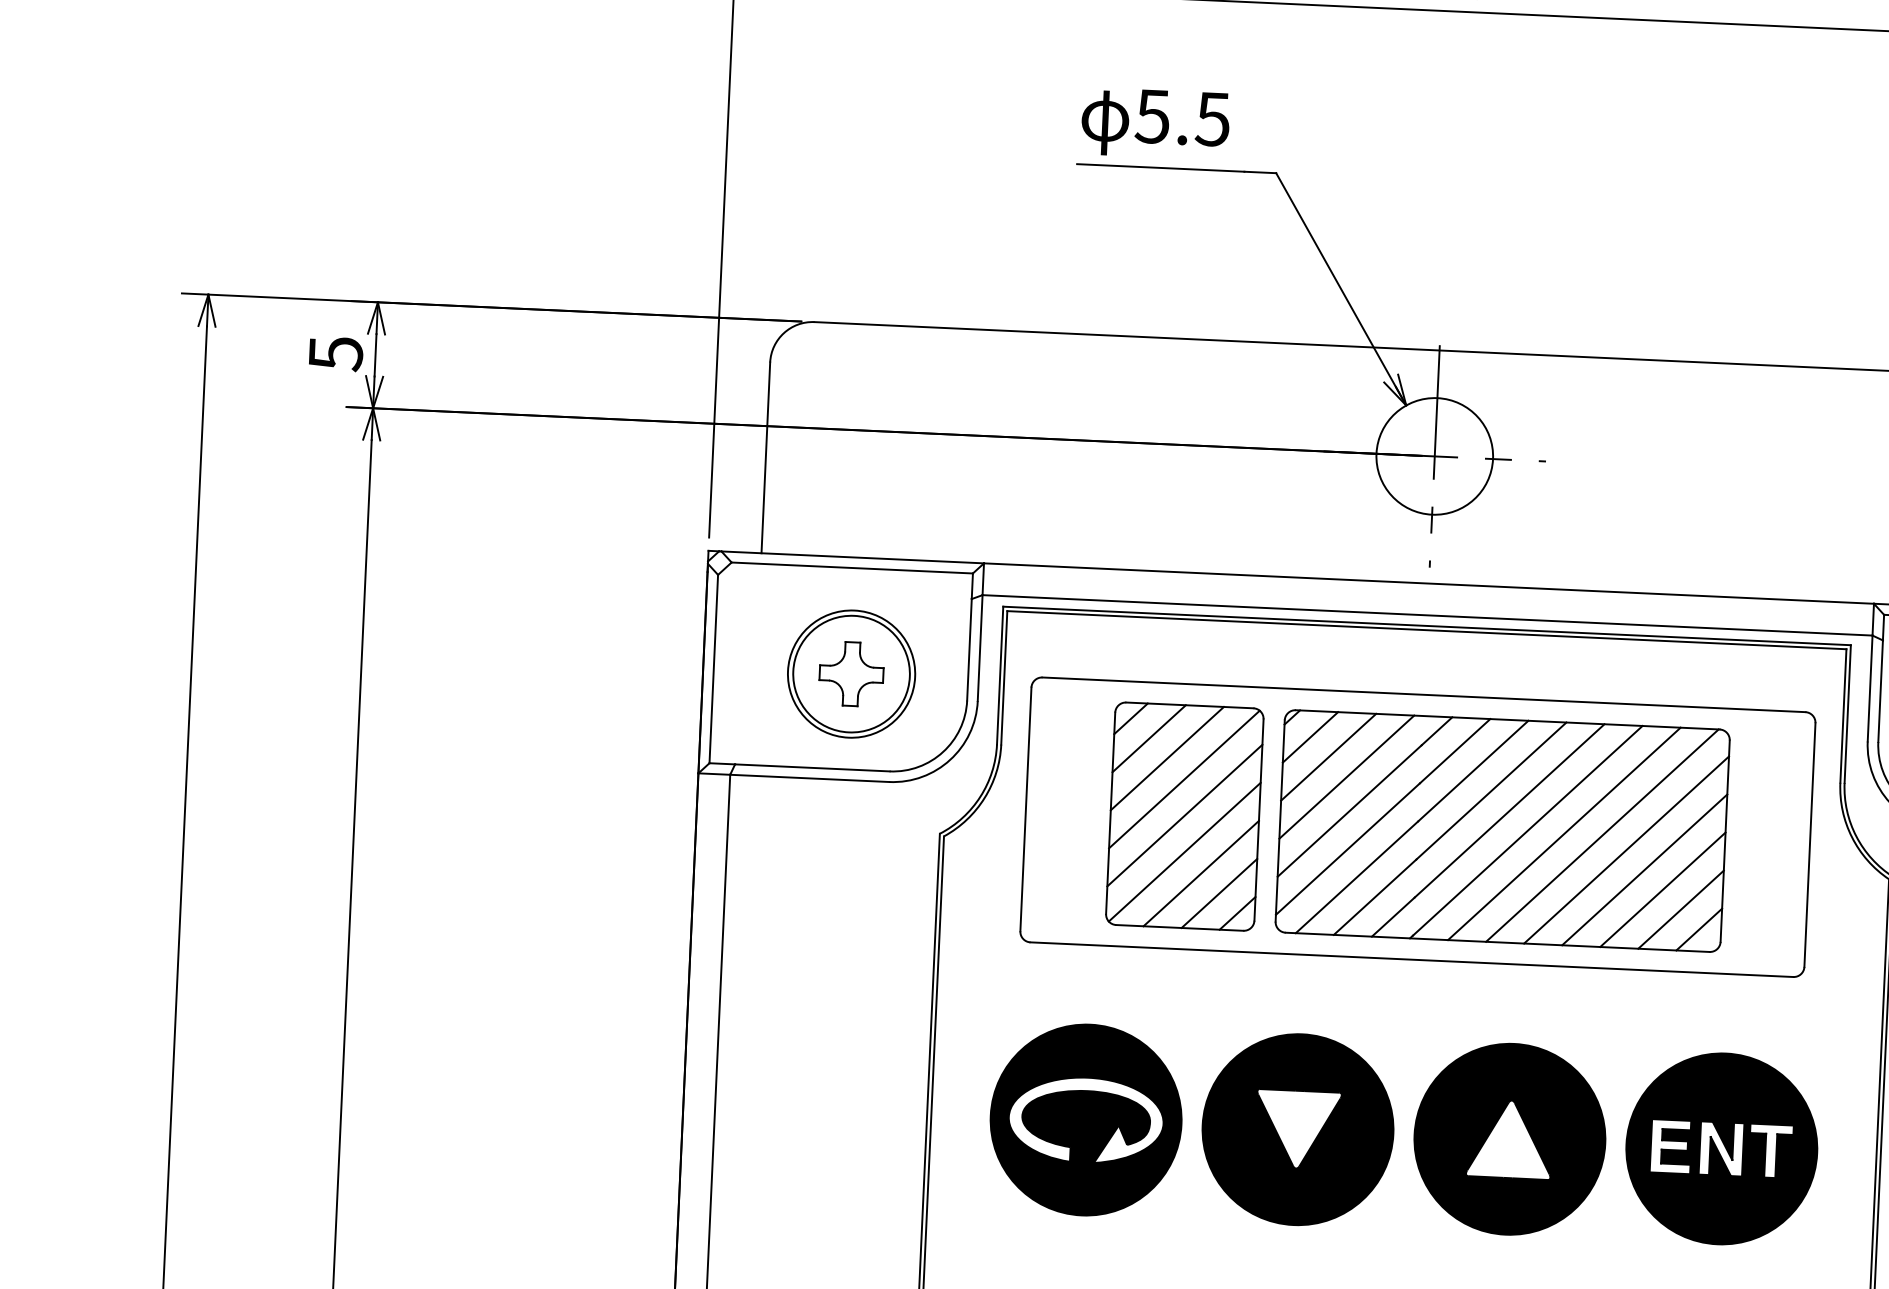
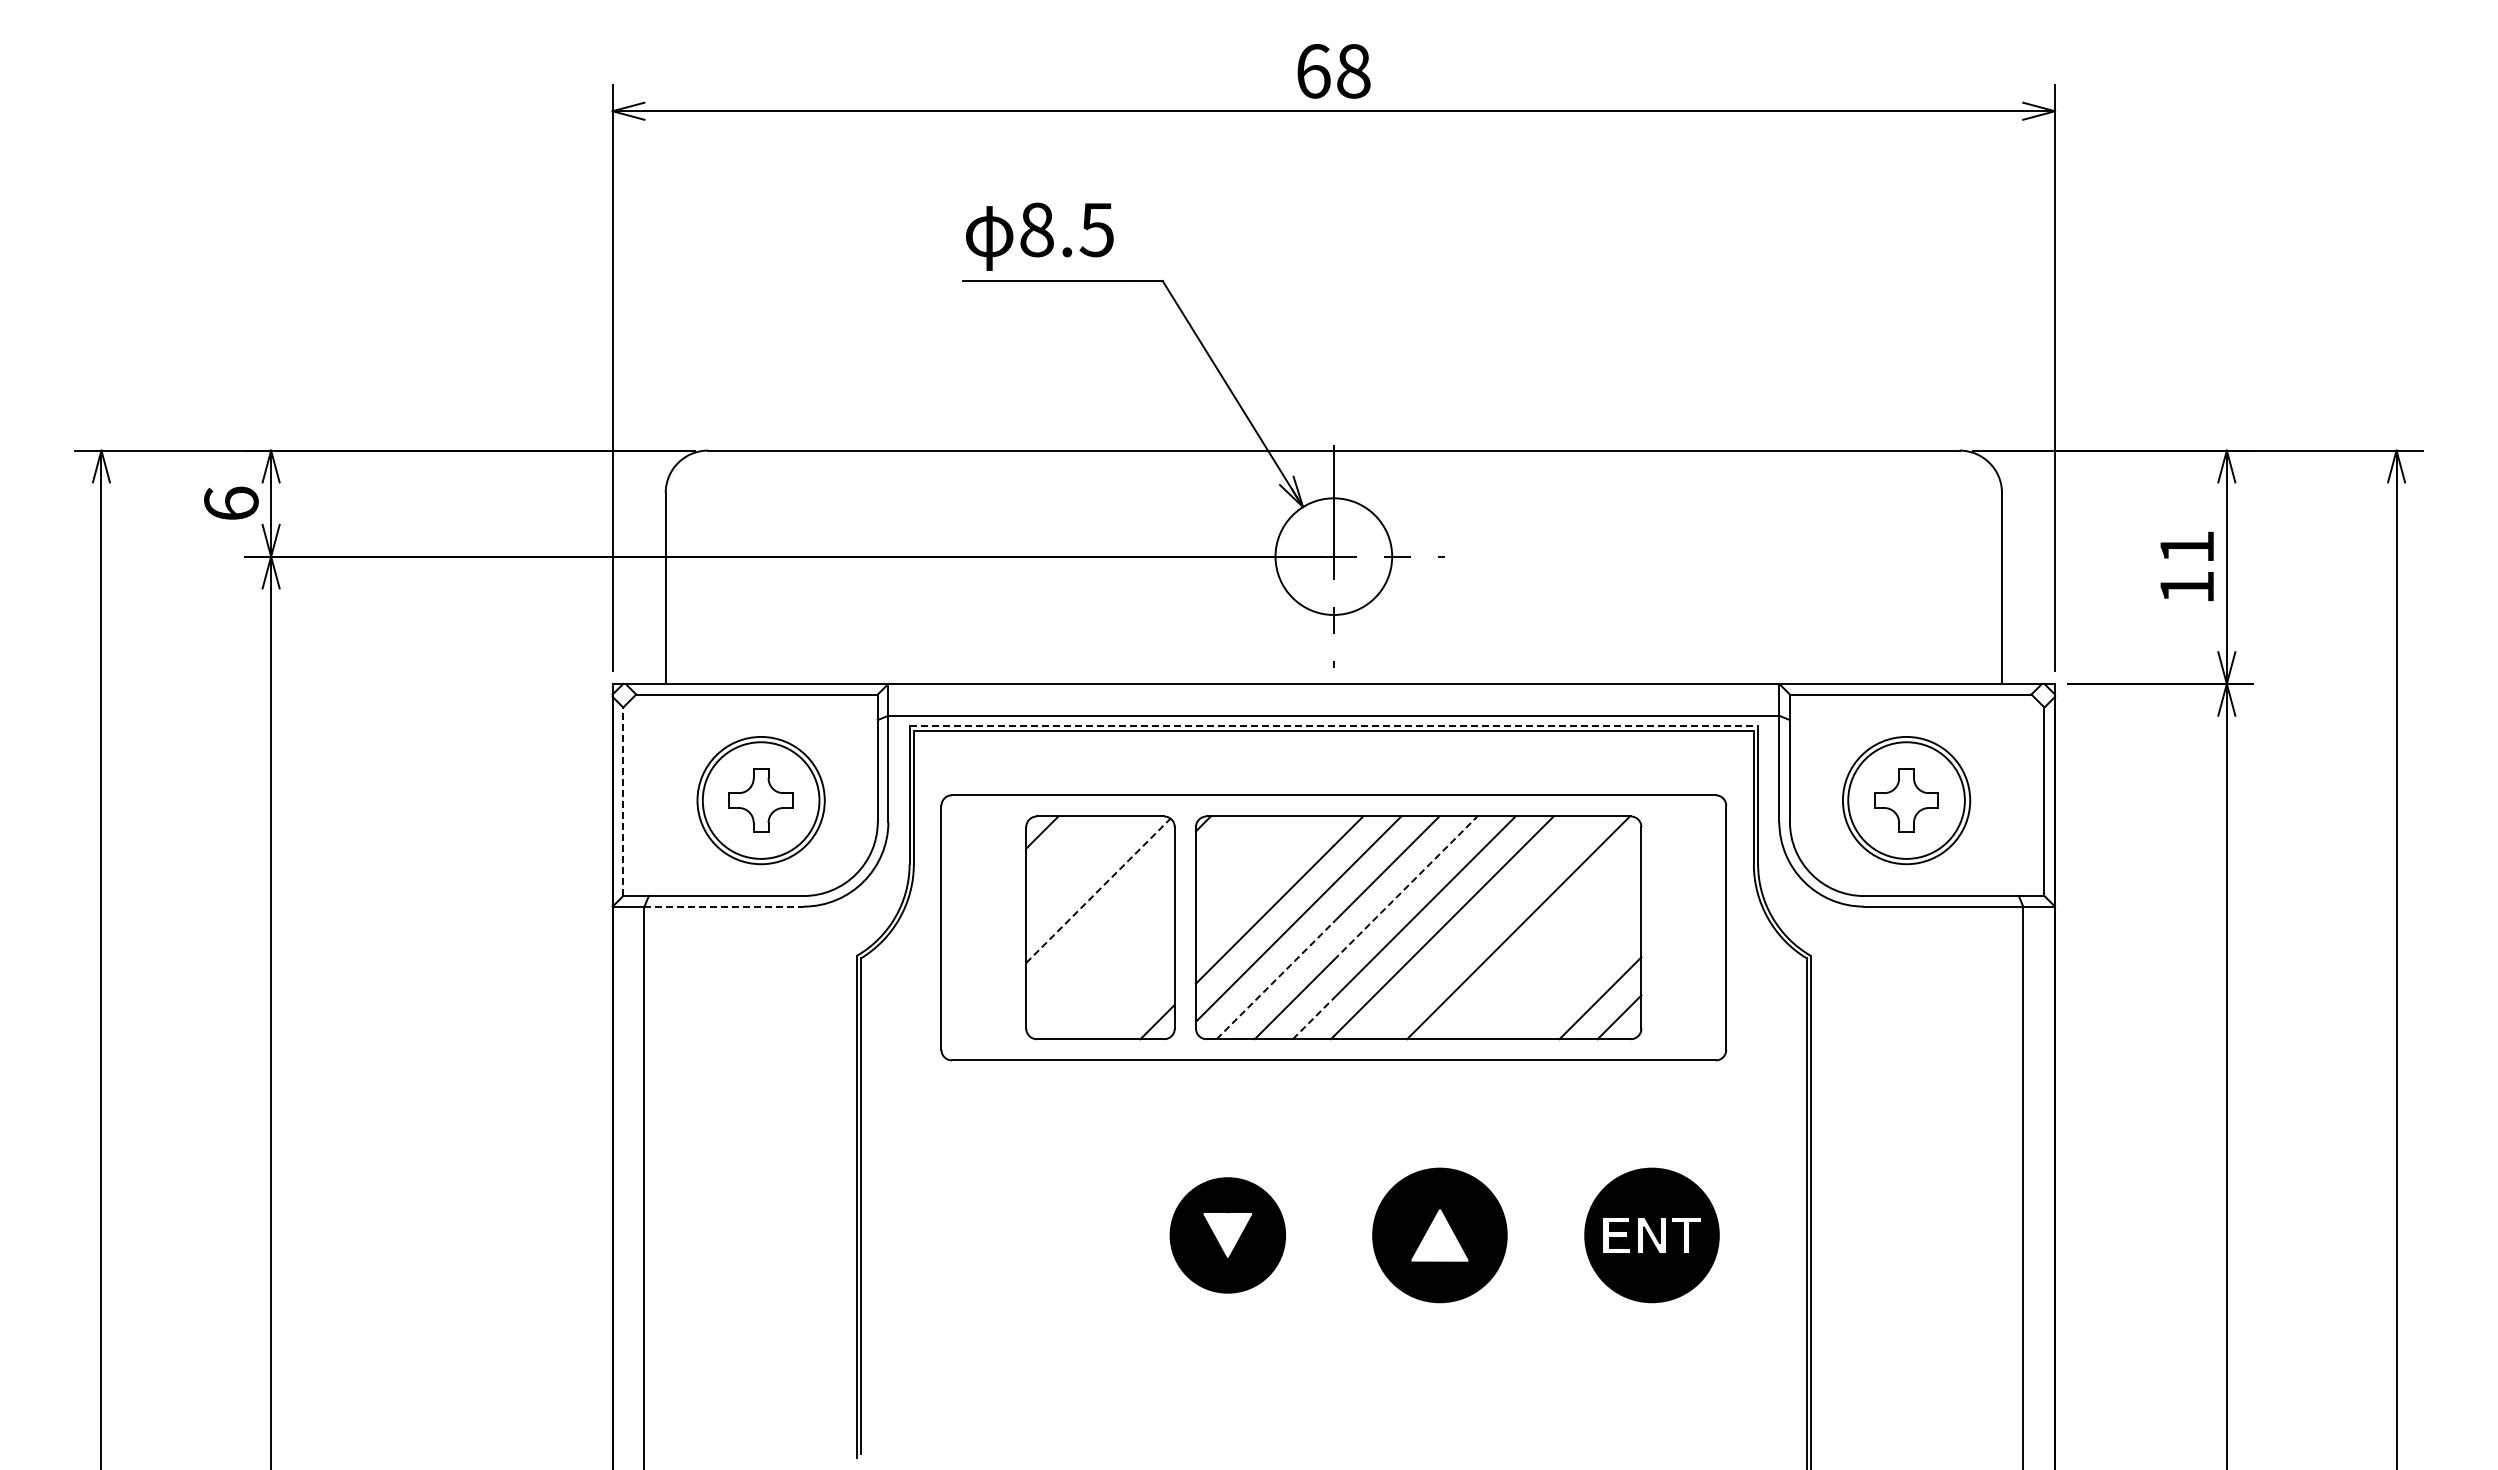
text: (1152, 116) -> (1036, 229), 5.5 -> 8.5
text: (335, 353) -> (231, 503), 5 -> 6
line: (1427, 626) -> (1334, 726), solid -> dashed
line: (714, 668) -> (623, 801), solid -> dashed
line: (1309, 736) -> (1221, 842), removed
line: (1149, 738) -> (1061, 851), removed
line: (1328, 756) -> (1241, 861), removed
line: (1167, 758) -> (1080, 870), removed
line: (1346, 776) -> (1260, 880), removed
line: (810, 778) -> (724, 906), solid -> dashed
line: (1184, 779) -> (1098, 890), solid -> dashed
line: (1491, 791) -> (1405, 888), solid -> dashed
line: (1184, 815) -> (1100, 926), removed
line: (1564, 833) -> (1480, 927), removed
line: (1626, 850) -> (1543, 941), removed
line: (1184, 852) -> (1101, 963), removed
line: (1644, 870) -> (1562, 960), removed
line: (1201, 873) -> (1119, 983), removed
line: (1357, 877) -> (1275, 980), solid -> dashed
line: (1662, 890) -> (1581, 979), removed
line: (1219, 892) -> (1138, 1002), removed
line: (1393, 916) -> (1313, 1018), solid -> dashed
part: (1085, 1120) -> (1015, 1235), removed
part: (1297, 1129) -> (1227, 1235), size x0.6
part: (1509, 1139) -> (1439, 1235), size x0.7
part: (1721, 1148) -> (1651, 1235), size x0.7

